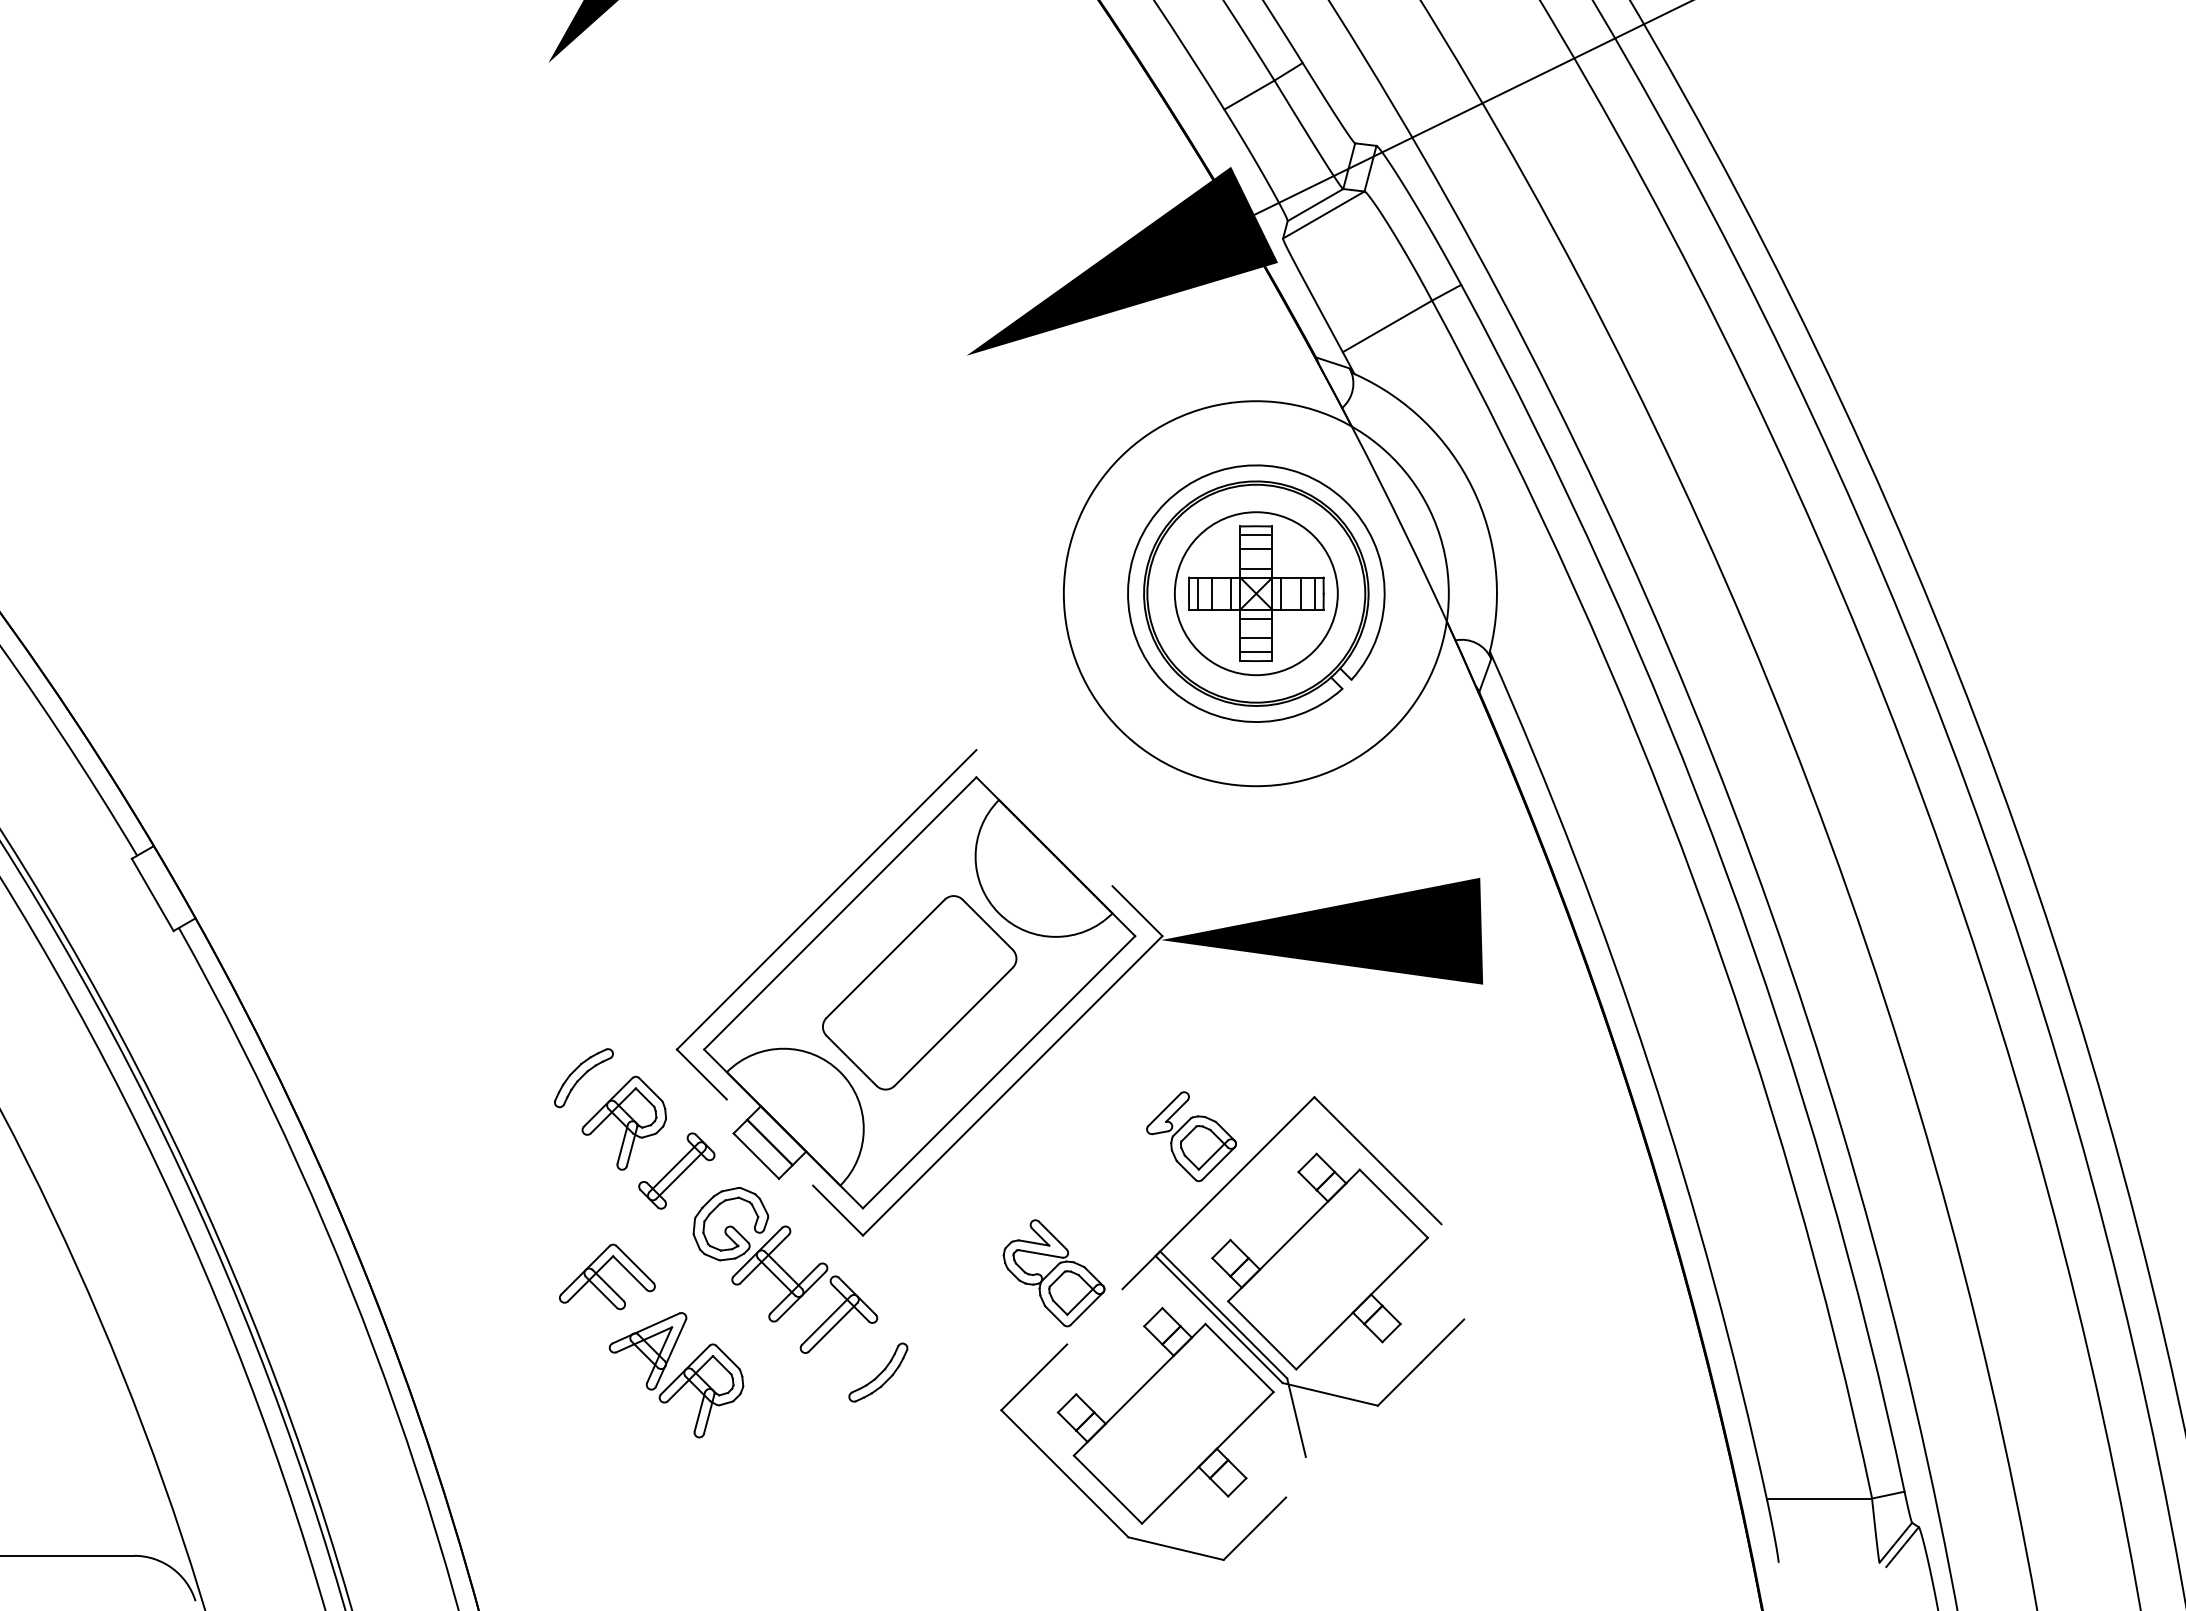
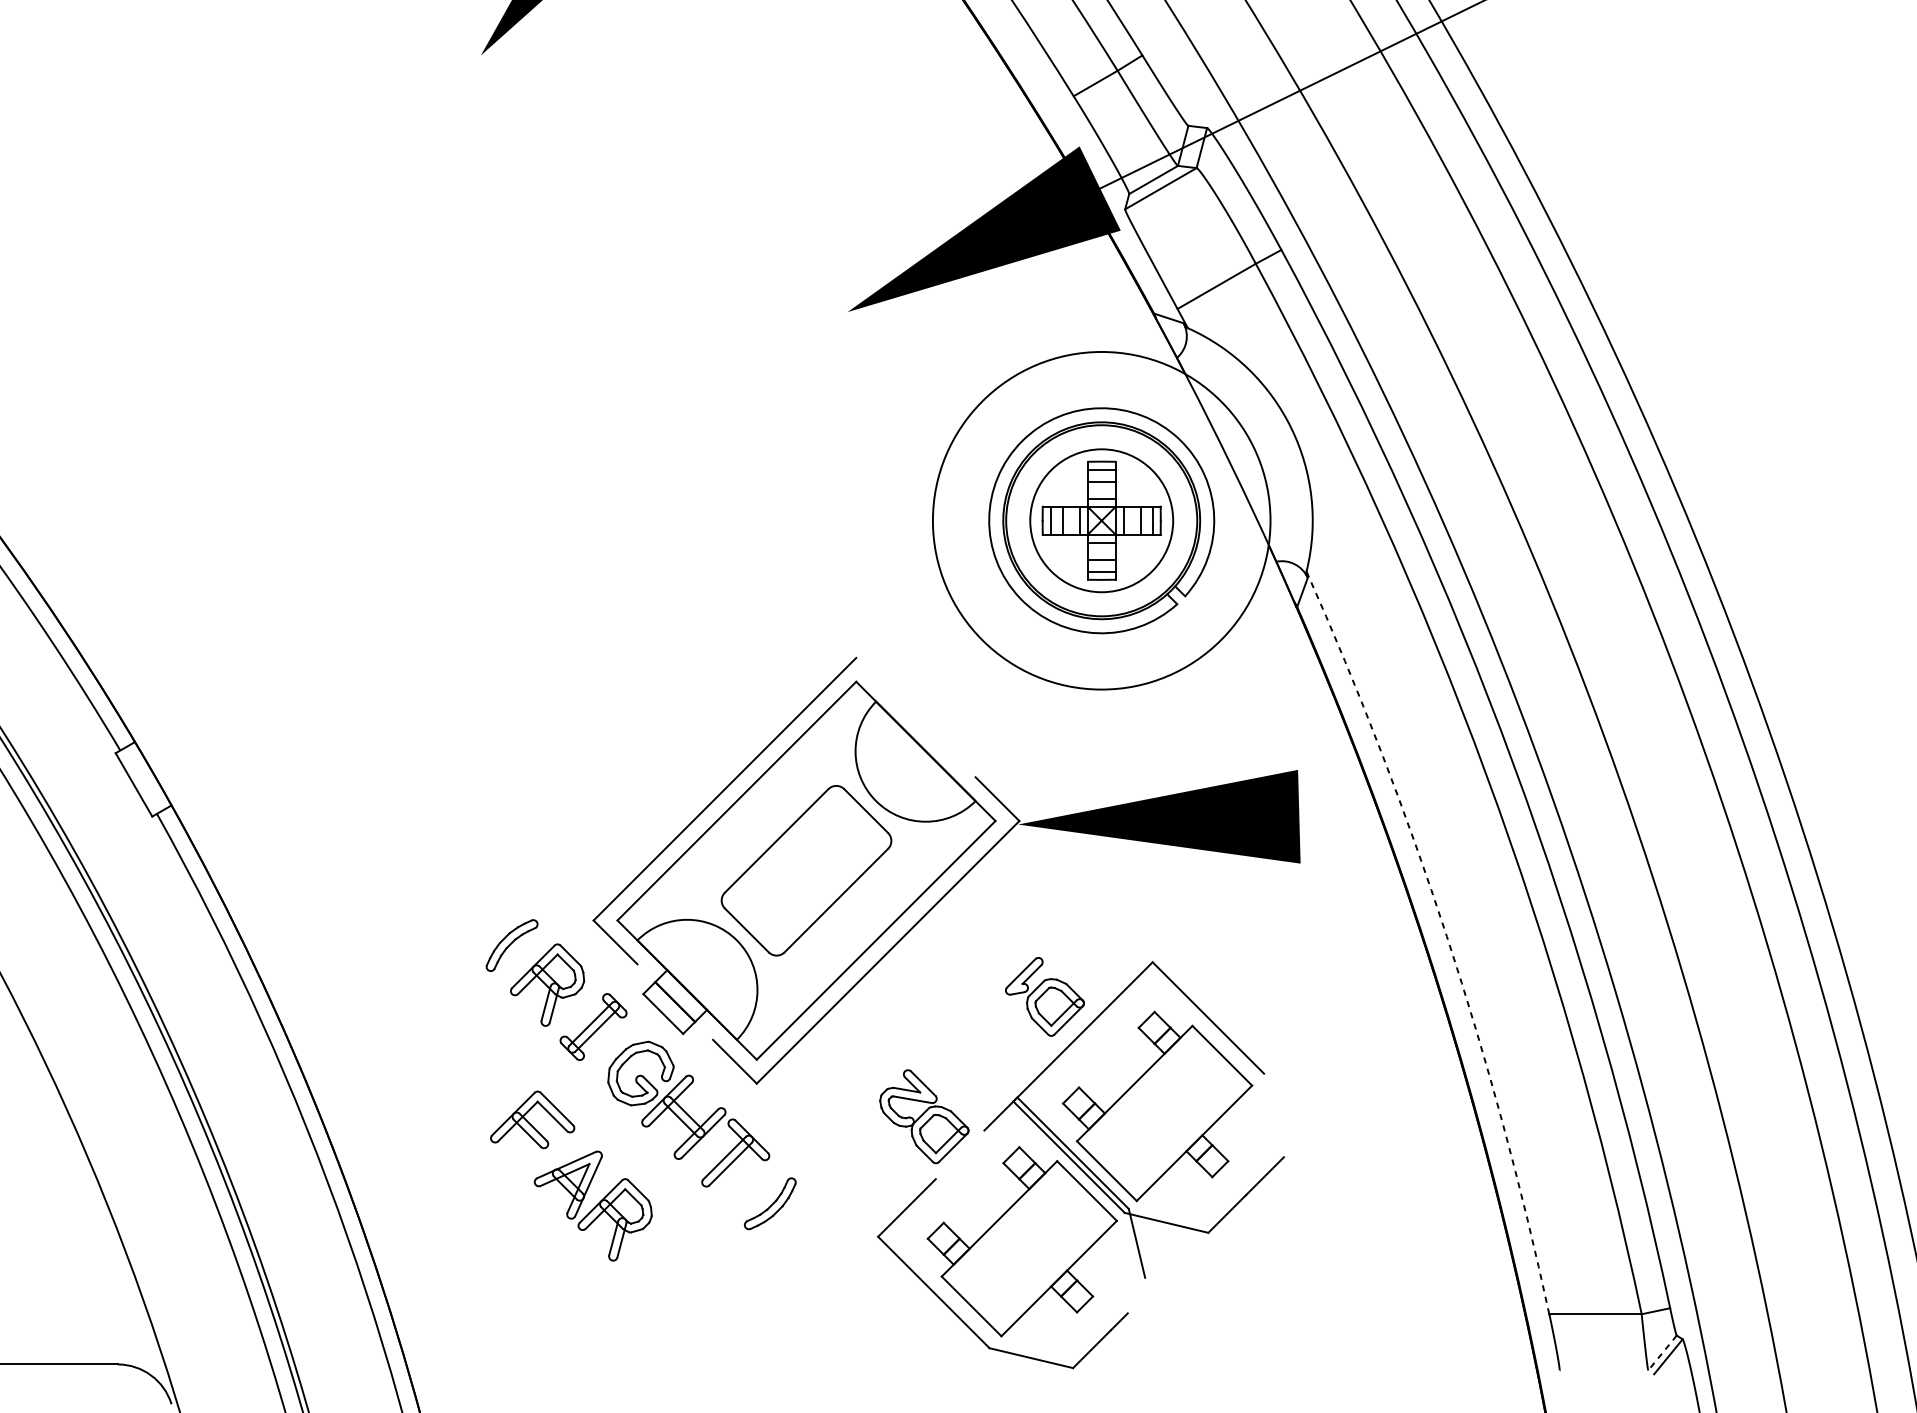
arc: (1650, 1067) -> (1447, 936), solid -> dashed
line: (1895, 1542) -> (1662, 1352), solid -> dashed

